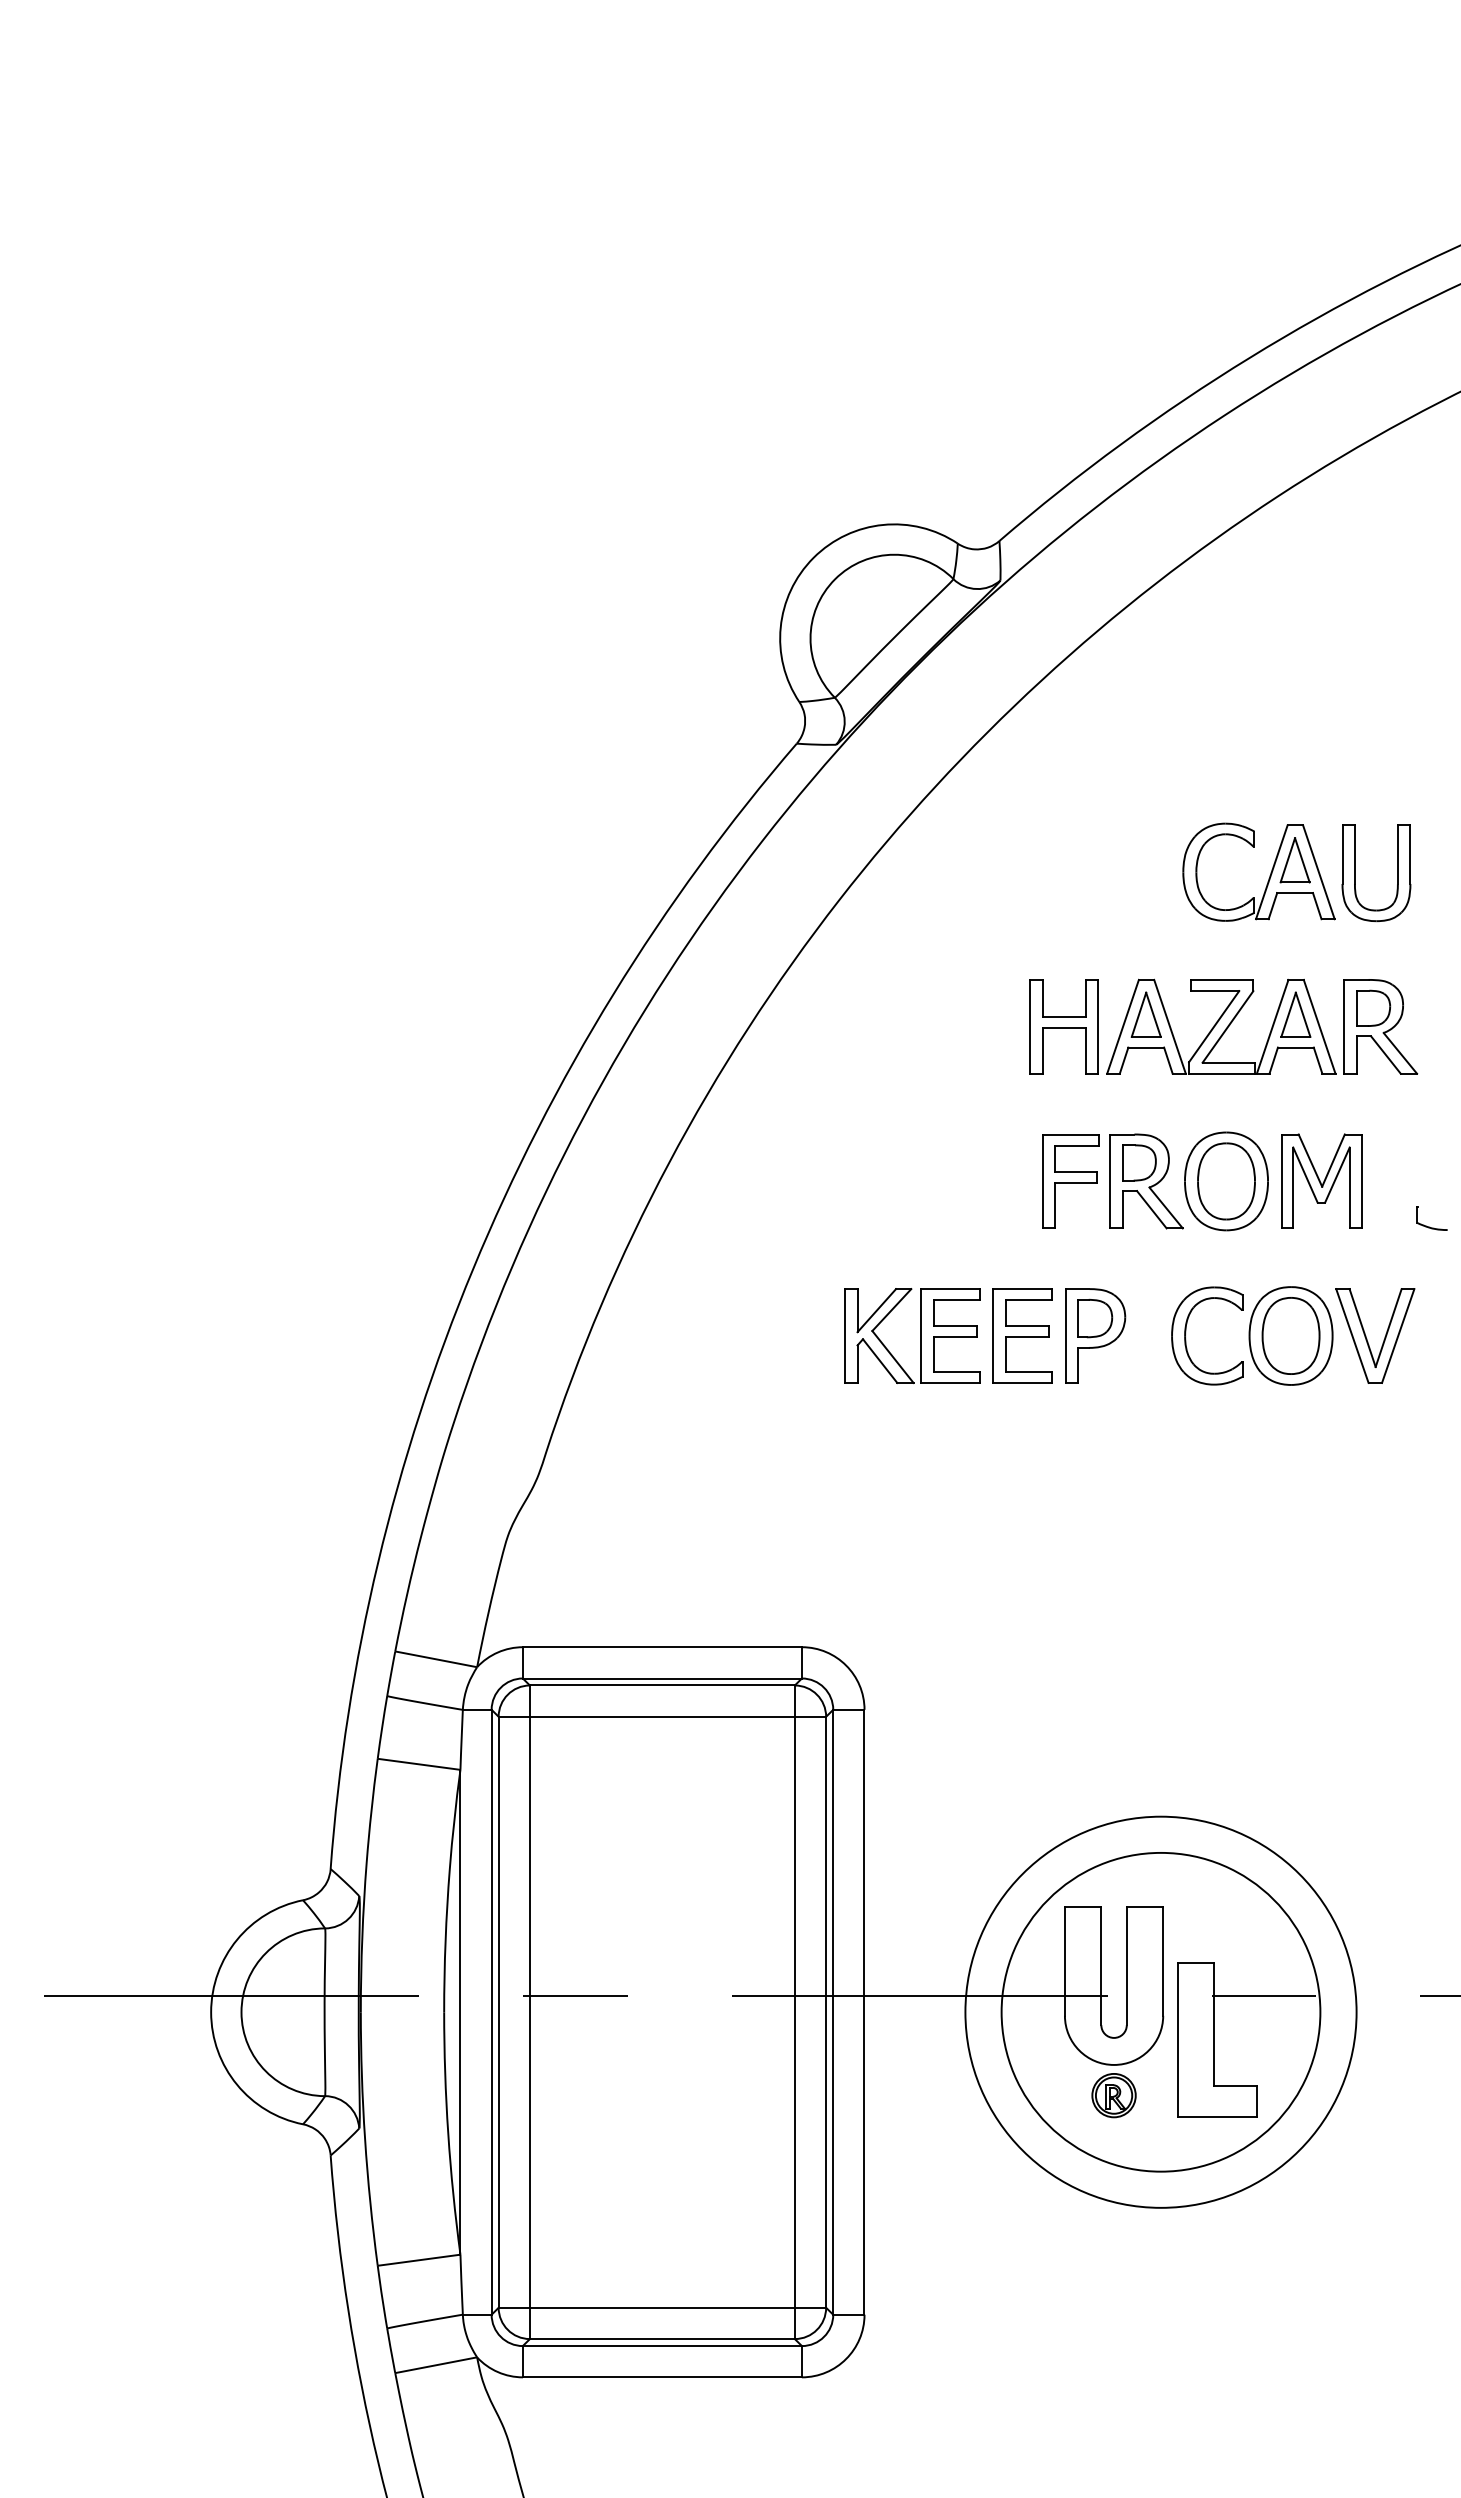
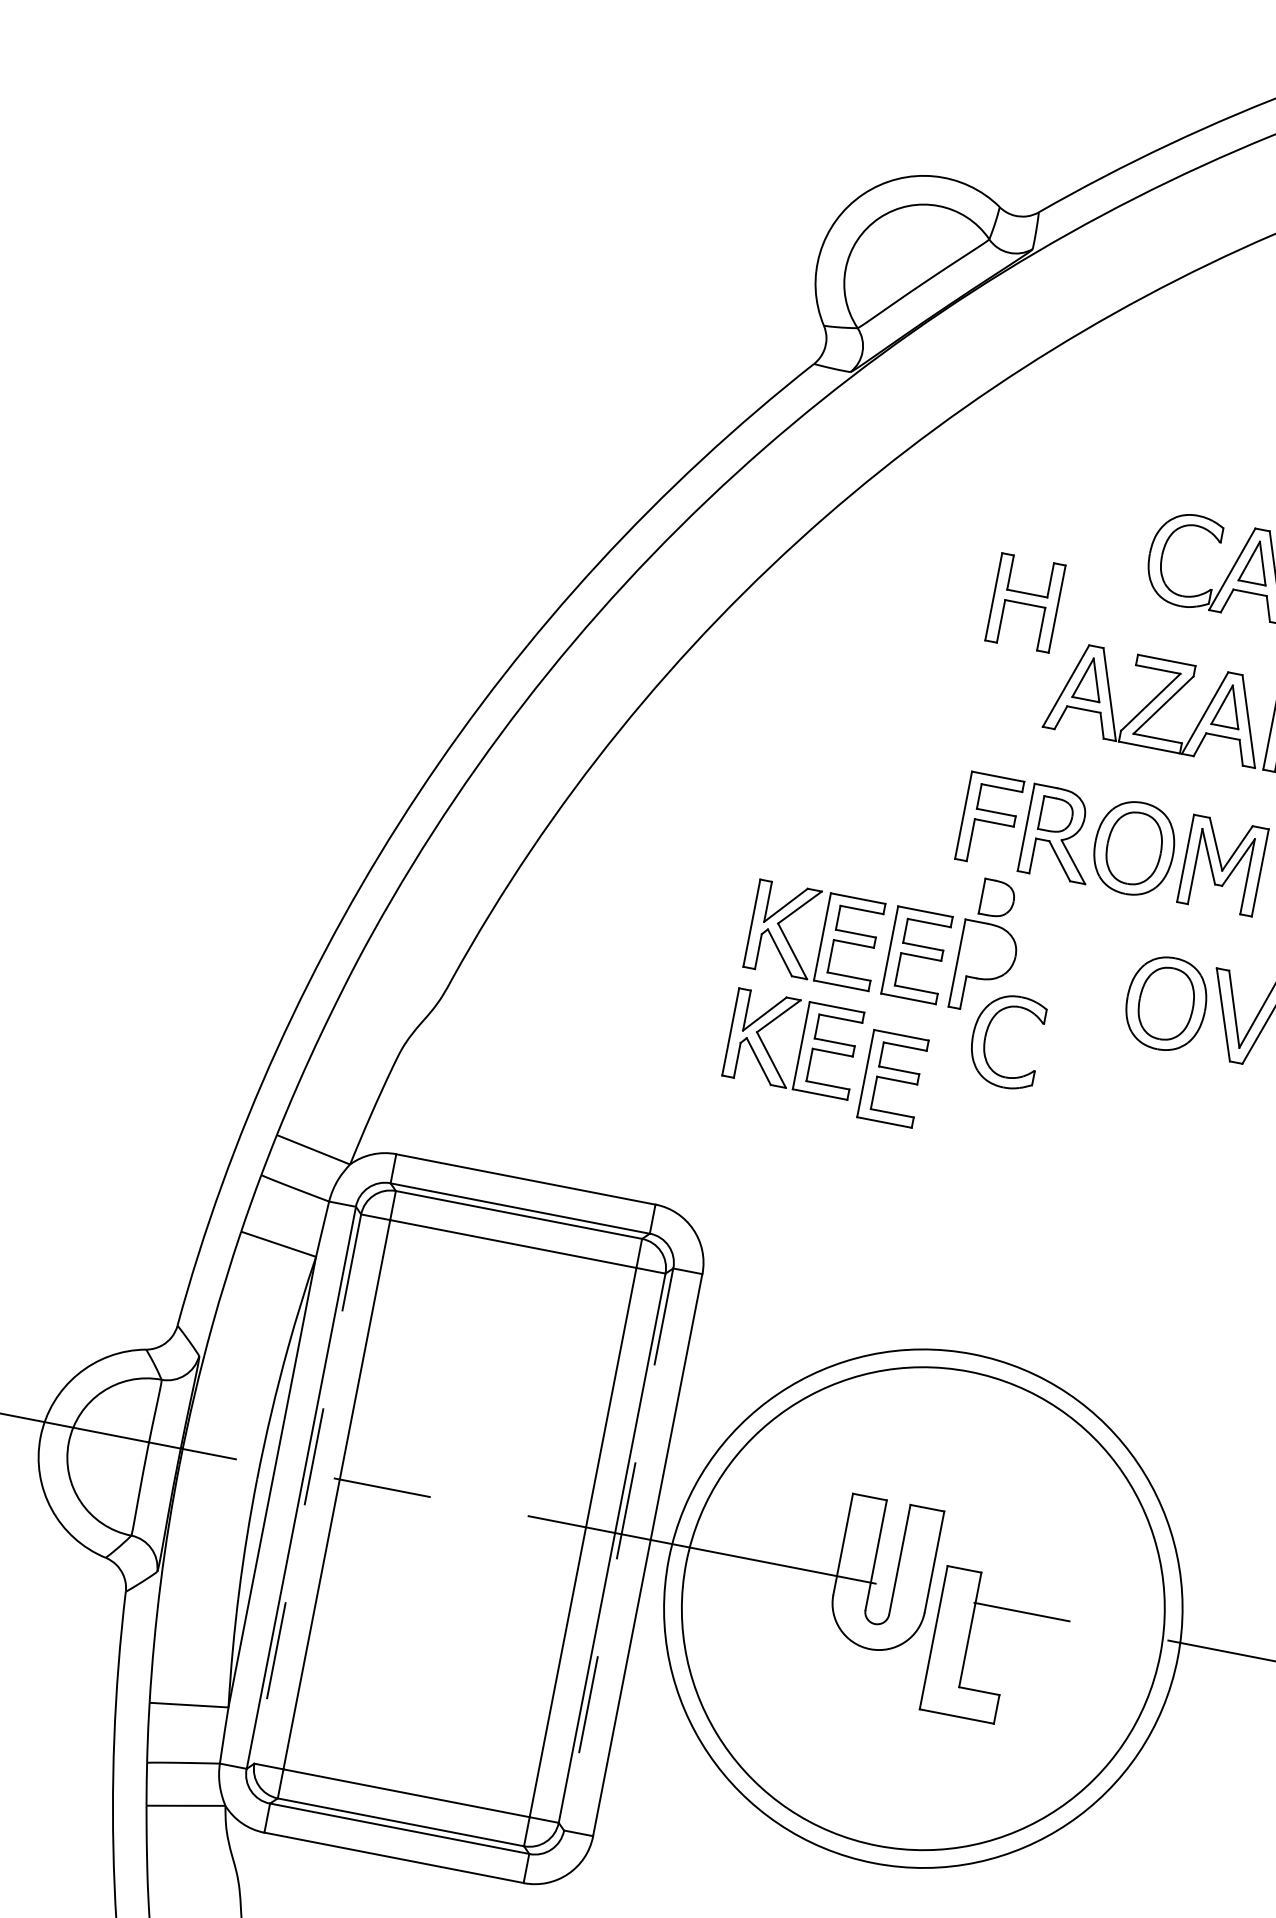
part: (1063, 1026) -> (1024, 602), moved
part: (1095, 1318) -> (998, 899), moved
part: (1186, 1332) -> (987, 1034), moved
part: (920, 1452) -> (800, 1045), added
part: (1022, 1468) -> (892, 1078), added
circle: (1160, 2011) -> (922, 1607), size x1.4
circle: (1160, 2011) -> (922, 1607), size x1.6
line: (498, 2012) -> (307, 1489), solid -> dashed
line: (833, 2012) -> (618, 1549), solid -> dashed
part: (1113, 2095) -> (864, 1677), removed

